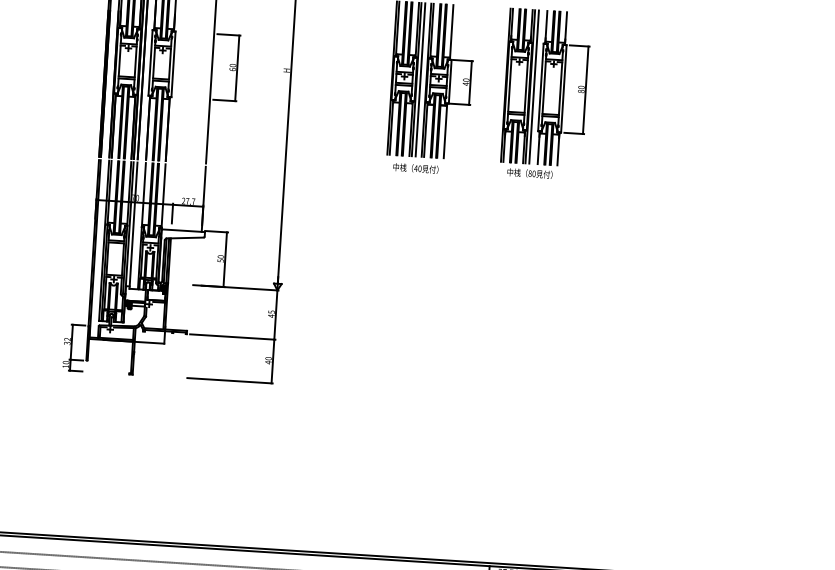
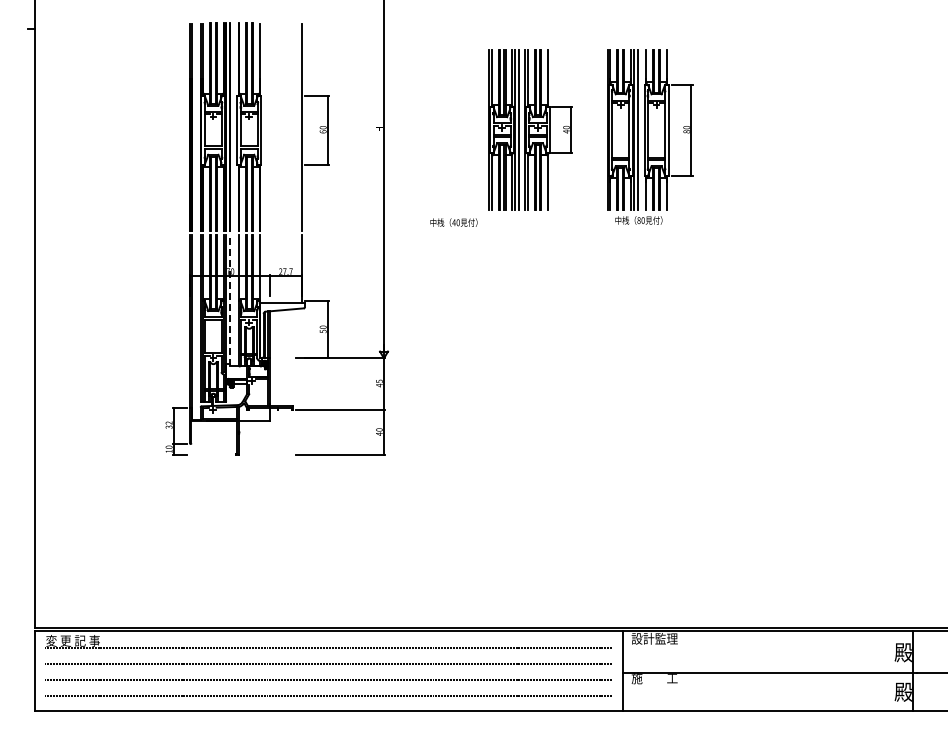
text: (415, 168) -> (453, 222), moved
line: (133, 225) -> (230, 300), solid -> dashed

